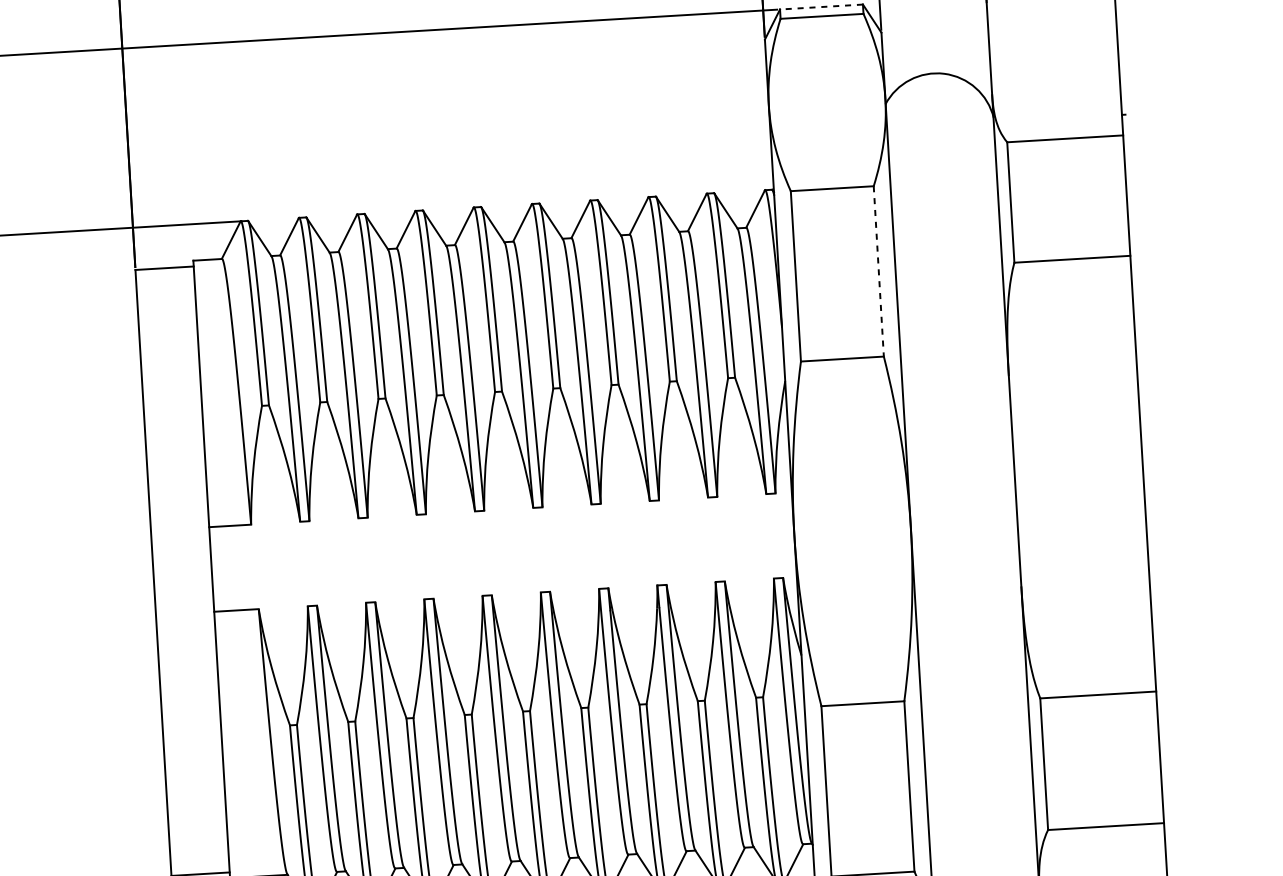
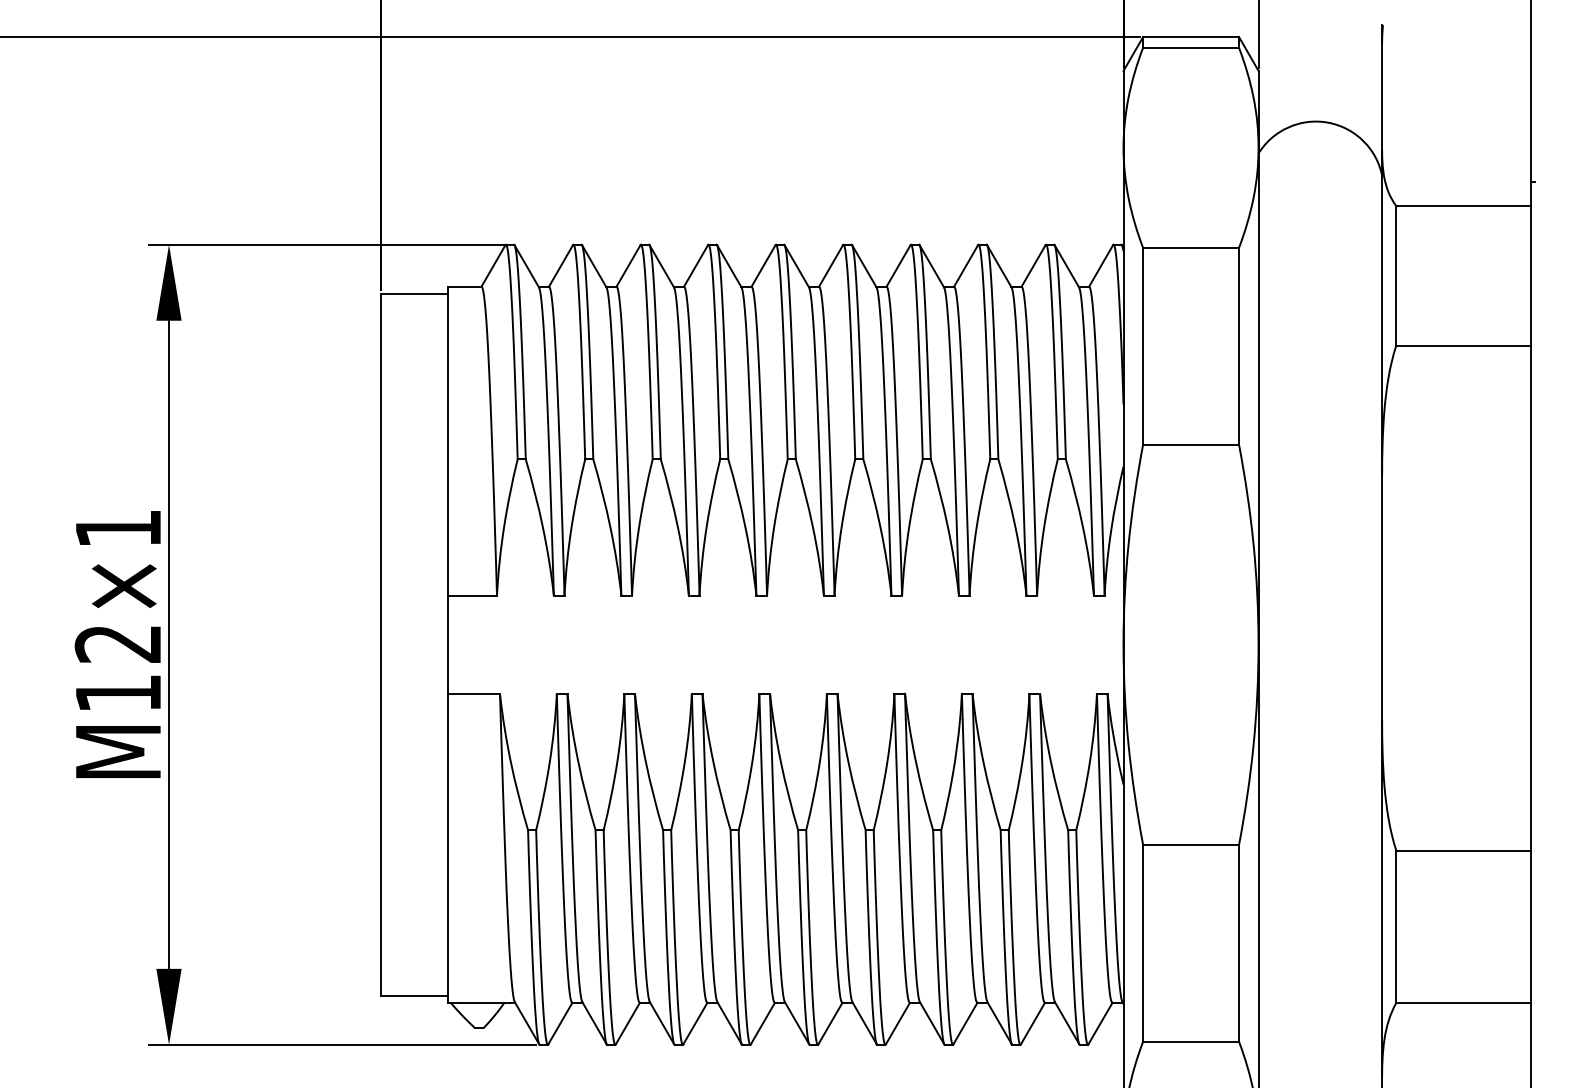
line: (821, 7) -> (1190, 37), dashed -> solid
line: (879, 271) -> (1239, 346), dashed -> solid

